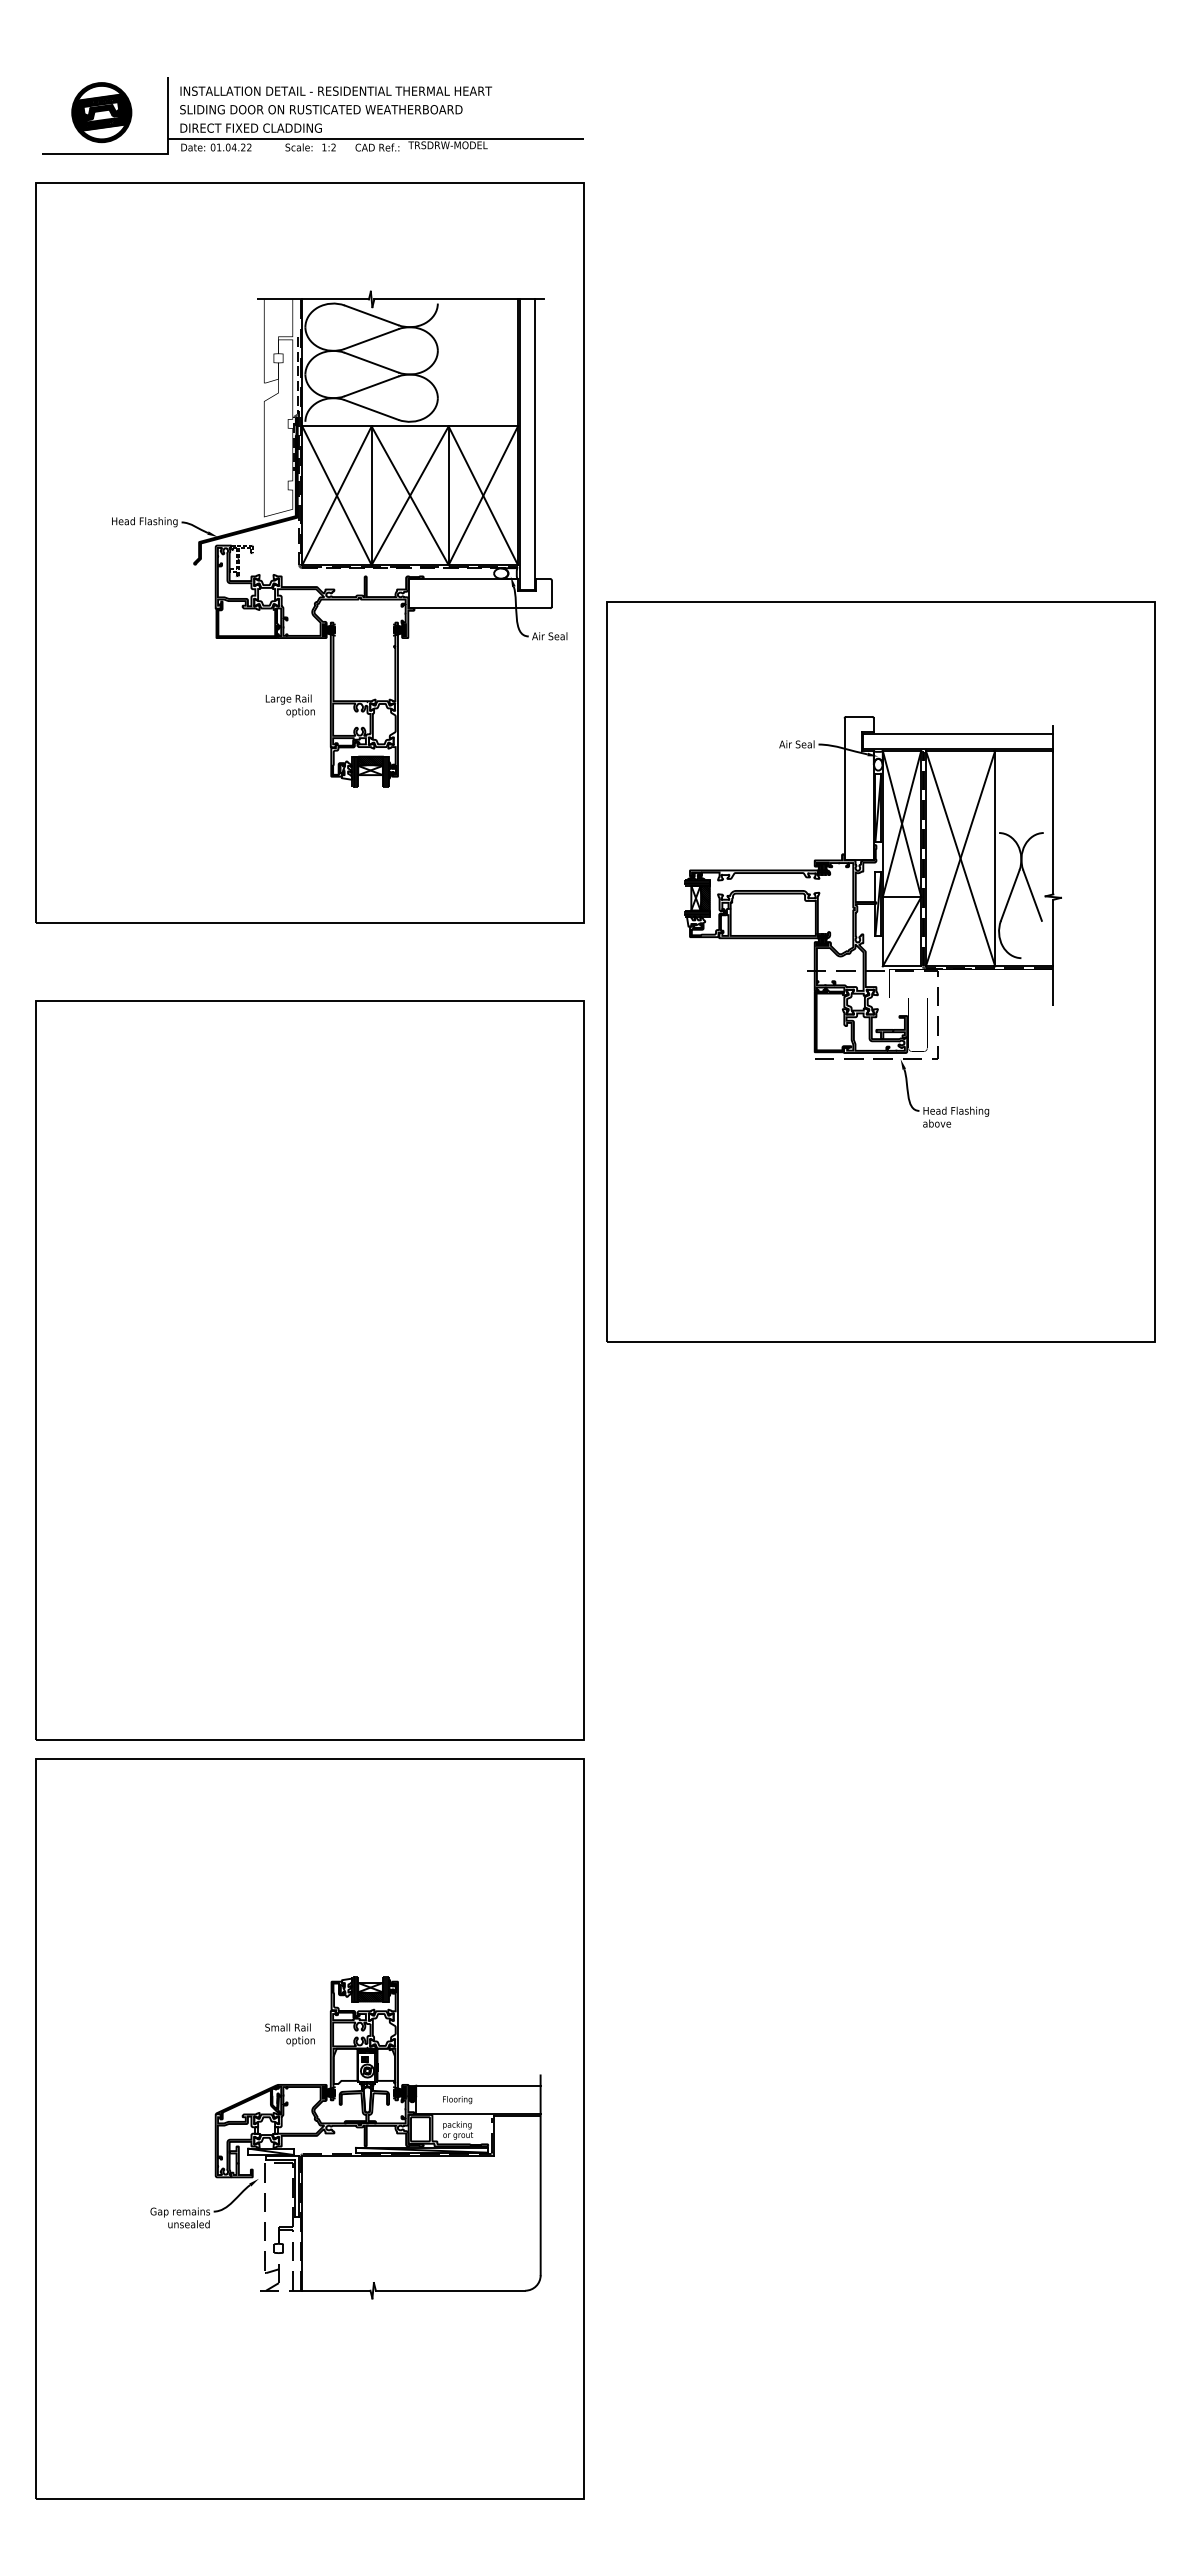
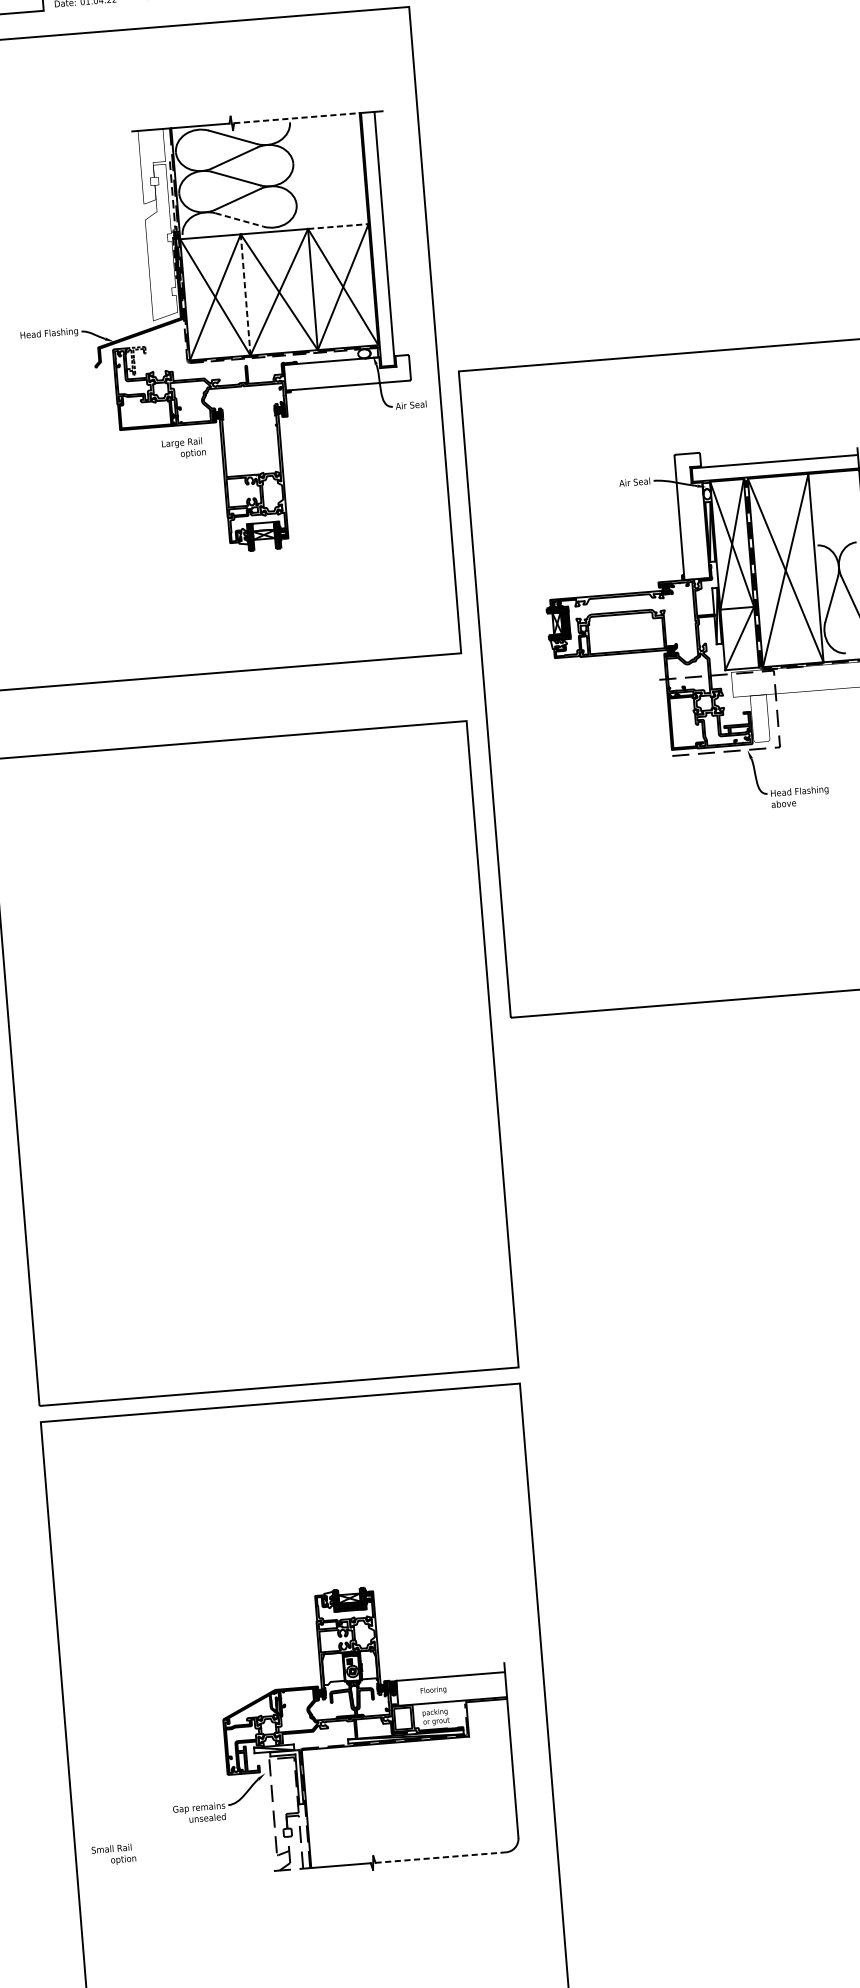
line: (446, 299) -> (297, 118), solid -> dashed
line: (371, 410) -> (239, 220), solid -> dashed
line: (483, 426) -> (338, 226), solid -> dashed
line: (371, 495) -> (245, 294), solid -> dashed
text: (289, 705) -> (183, 448), moved
hatch: (370, 760) -> (263, 526), removed
text: (289, 2034) -> (113, 1854), moved
line: (450, 2290) -> (440, 1857), solid -> dashed

